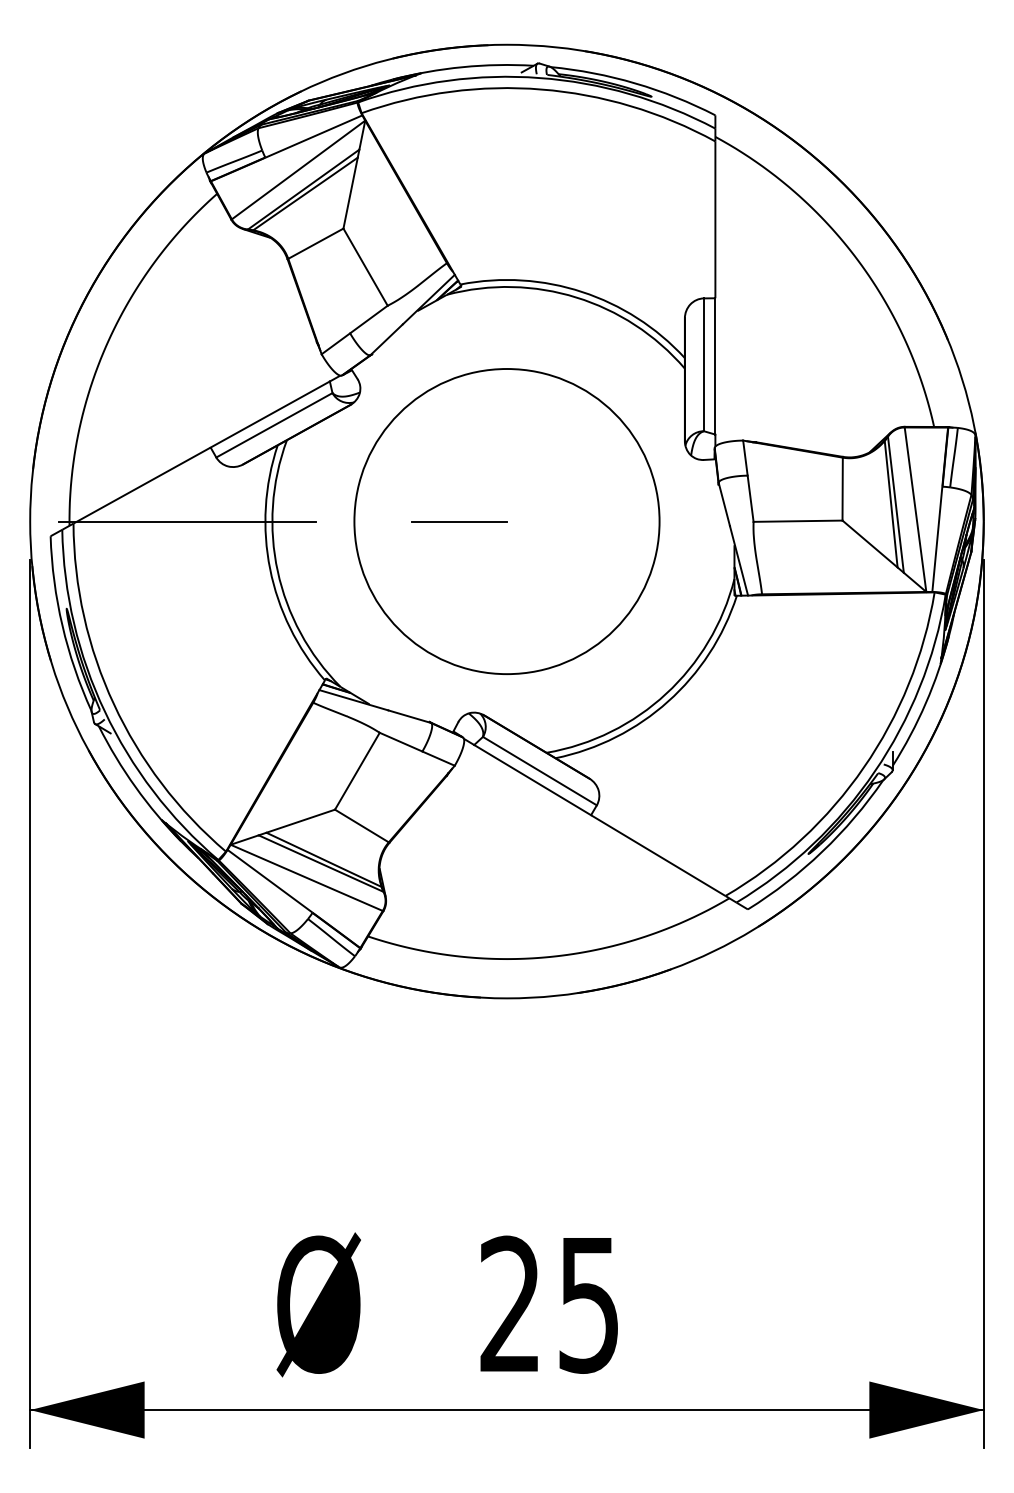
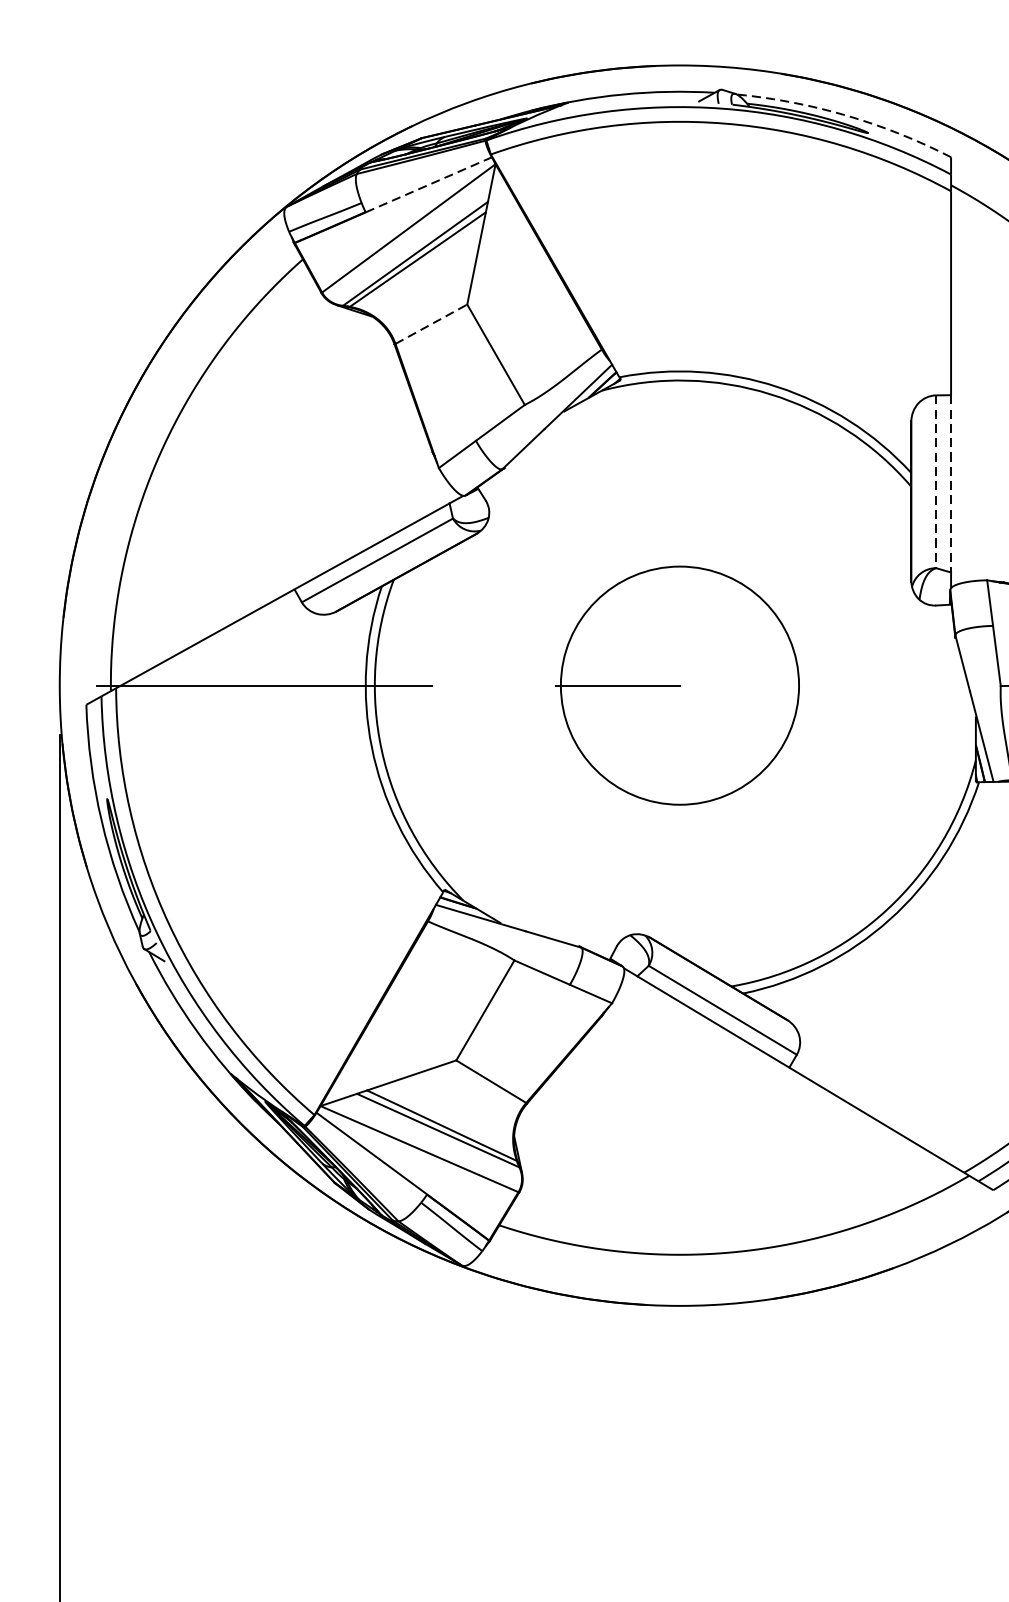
arc: (635, 83) -> (847, 115), solid -> dashed
line: (313, 136) -> (428, 184), solid -> dashed
line: (316, 243) -> (432, 323), solid -> dashed
line: (703, 365) -> (935, 482), solid -> dashed
line: (715, 366) -> (951, 483), solid -> dashed
circle: (506, 521) -> (679, 685), size x0.6

